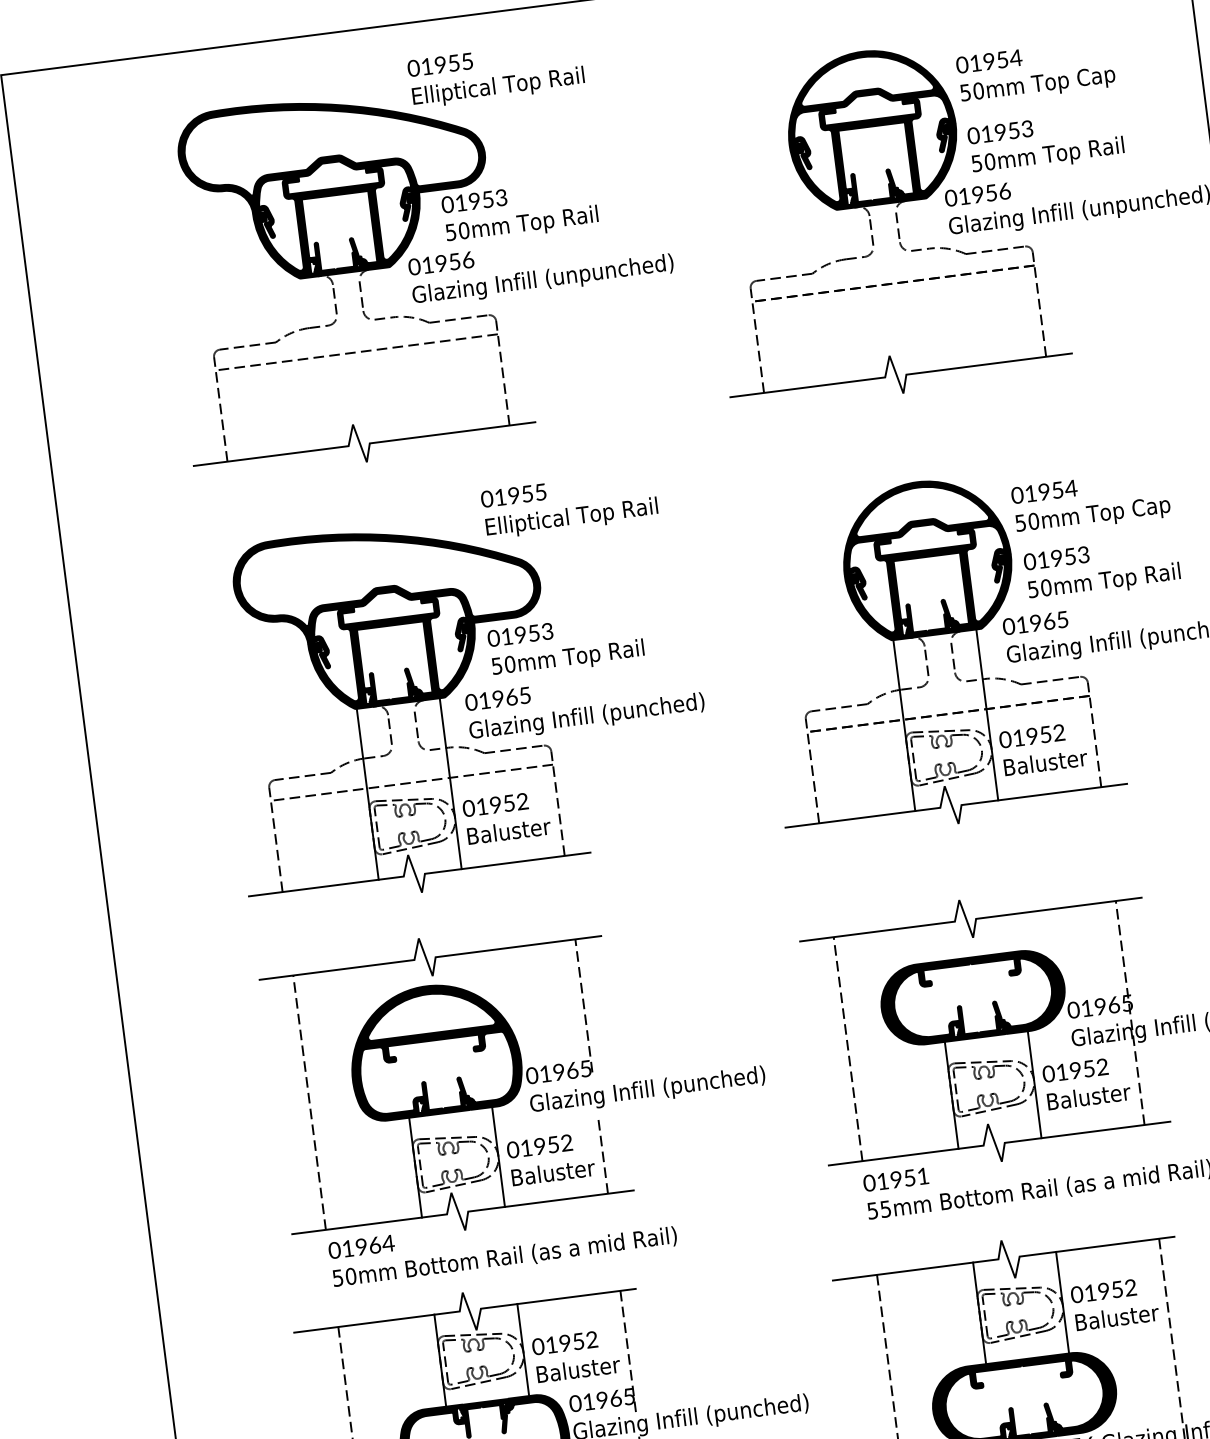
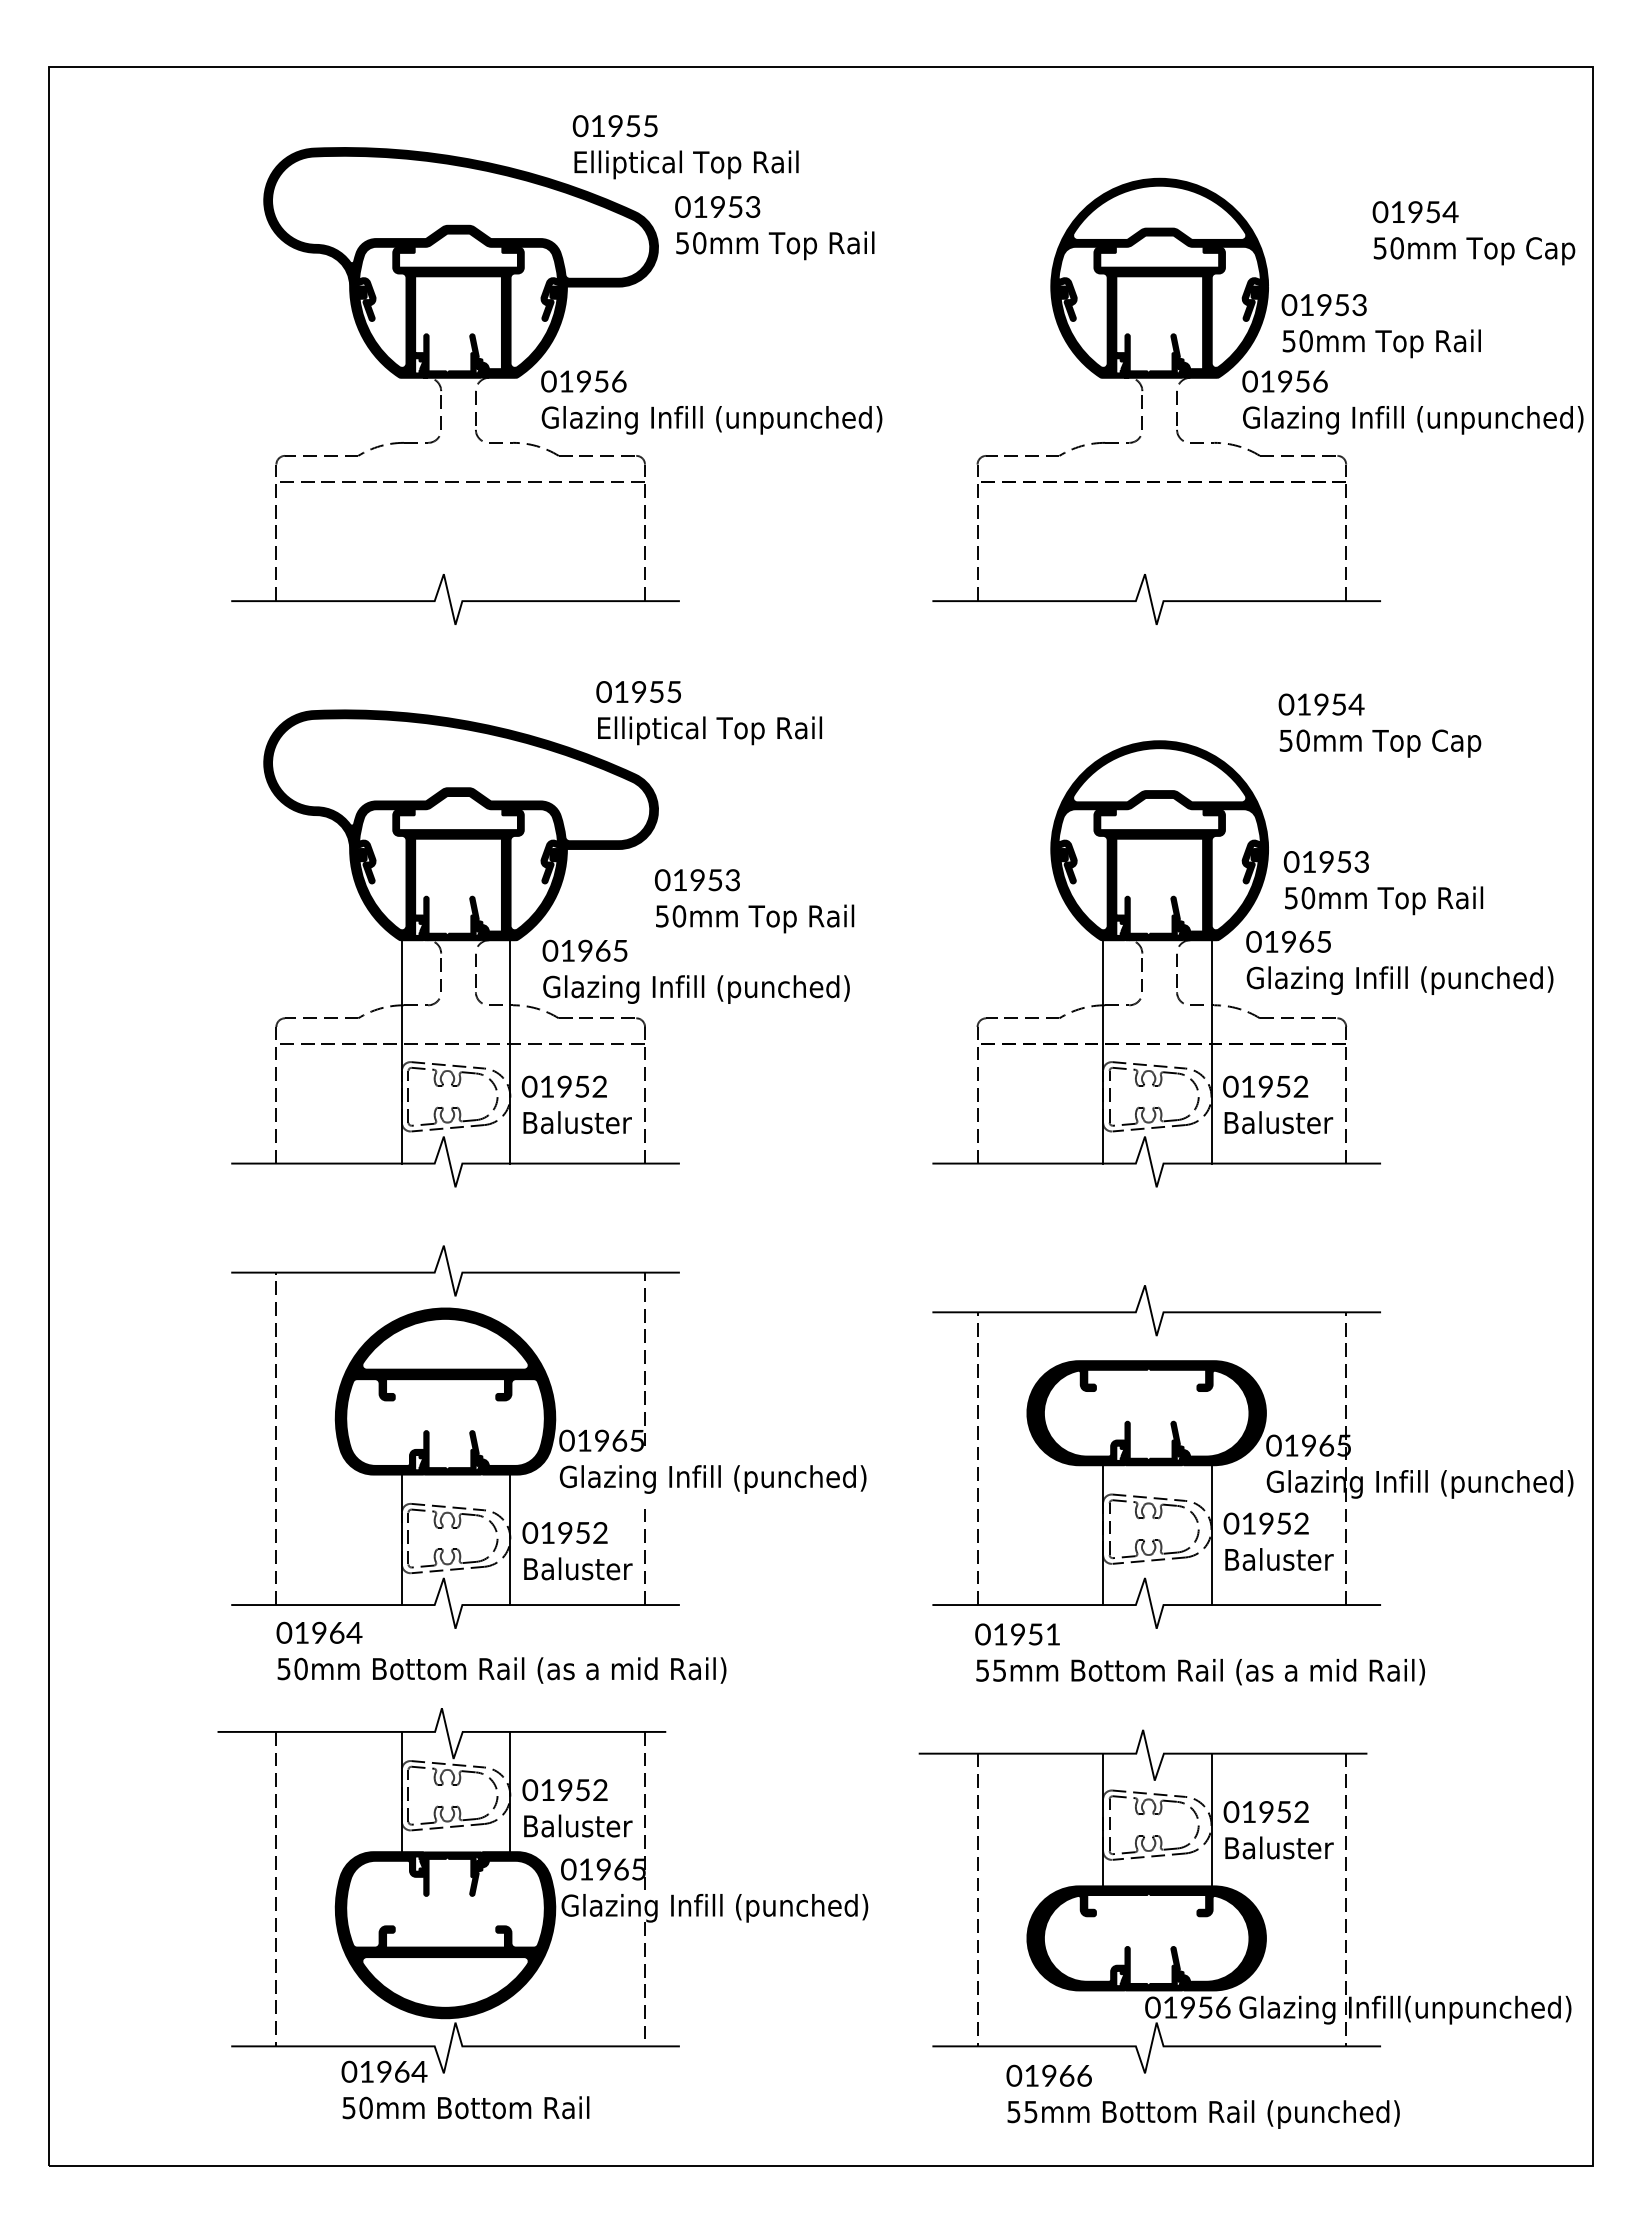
text: (1035, 72) -> (1473, 233), moved
text: (519, 212) -> (774, 228), moved
text: (1090, 502) -> (1379, 725), moved
text: (566, 645) -> (754, 901), moved

